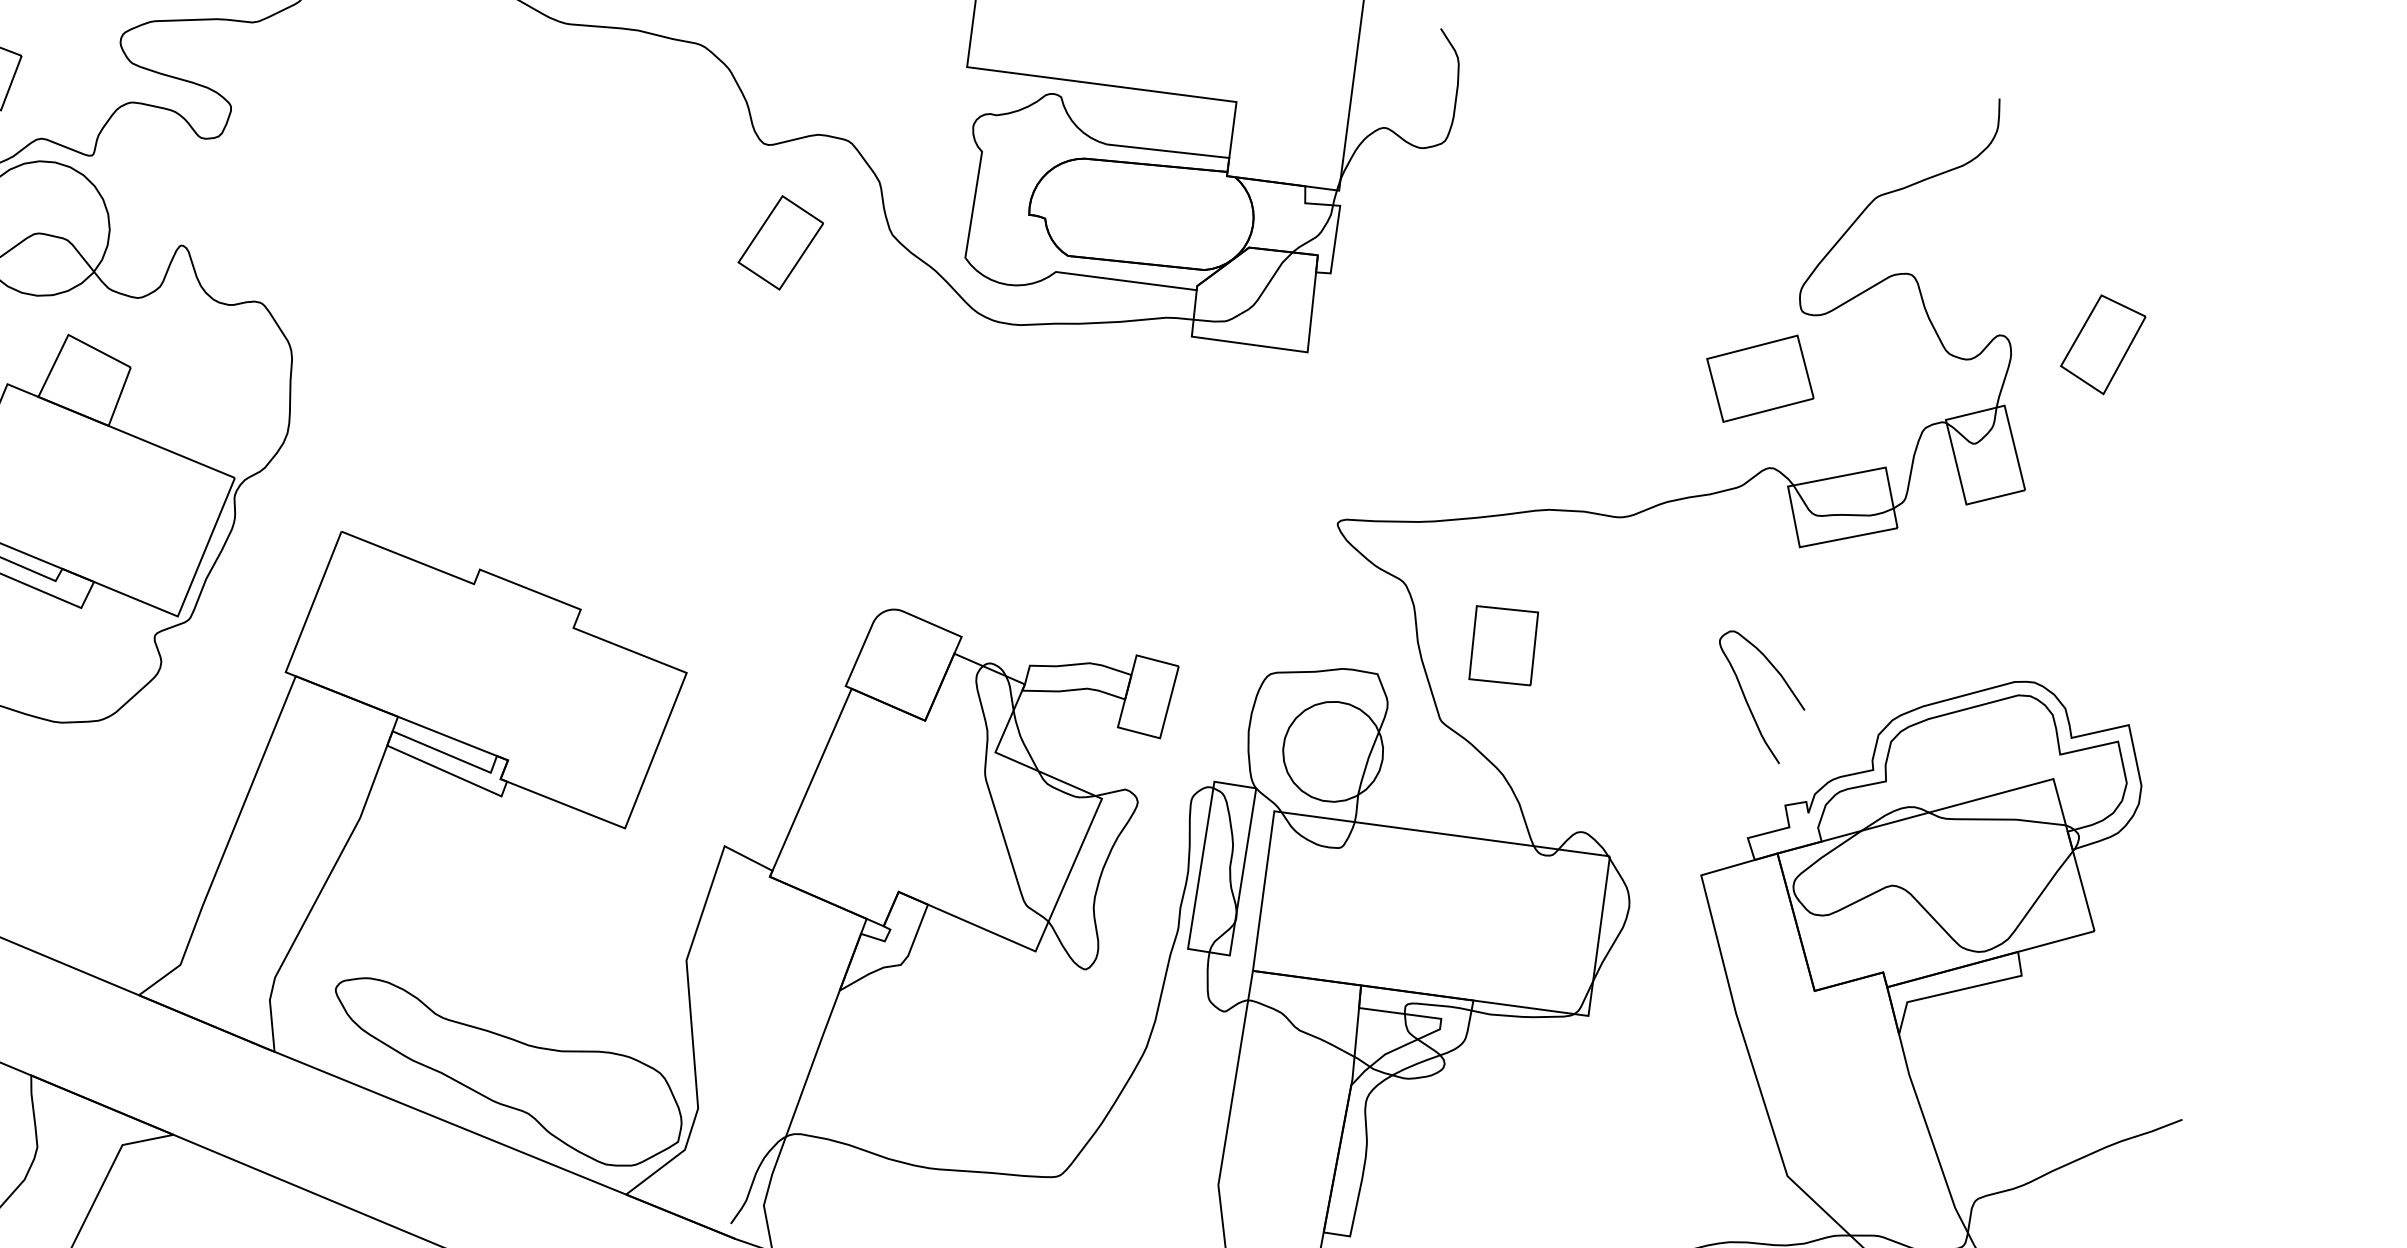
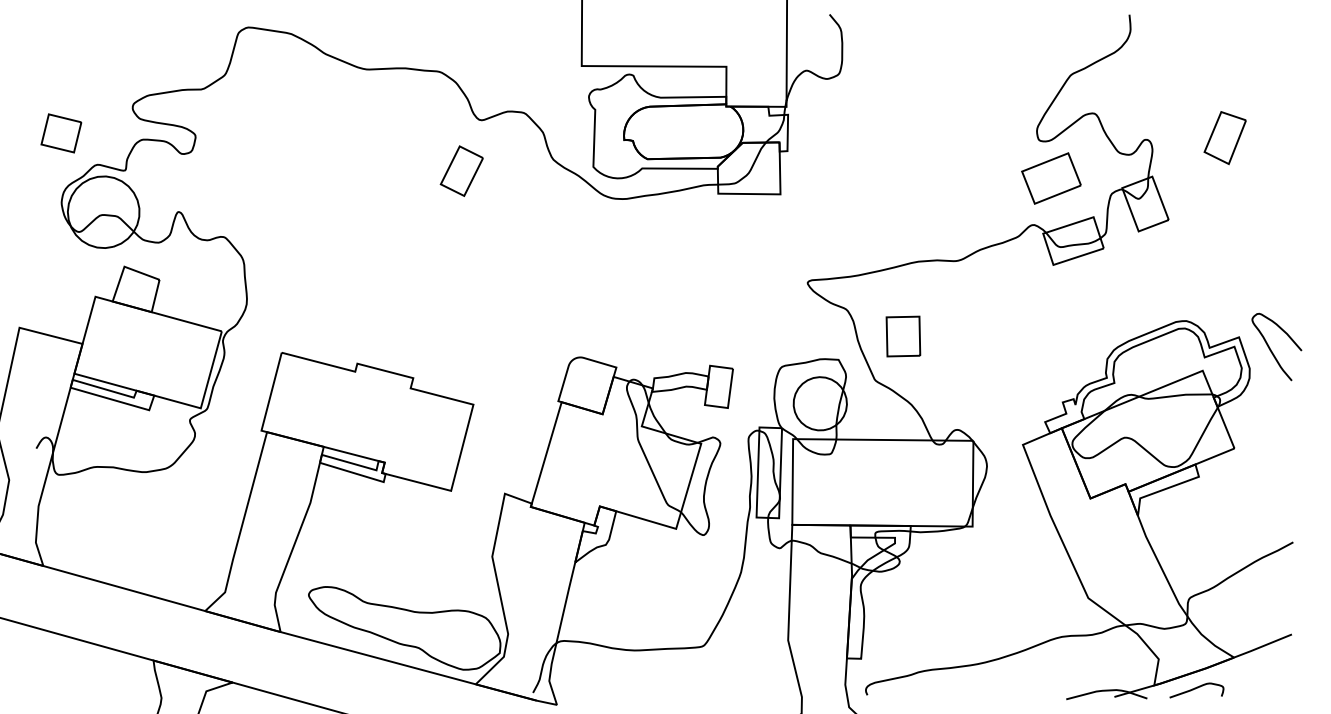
part: (780, 241) -> (461, 170), moved
part: (2101, 345) -> (1224, 138), moved
part: (1760, 378) -> (1051, 178), moved
curve: (1748, 700) -> (1271, 349), moved

